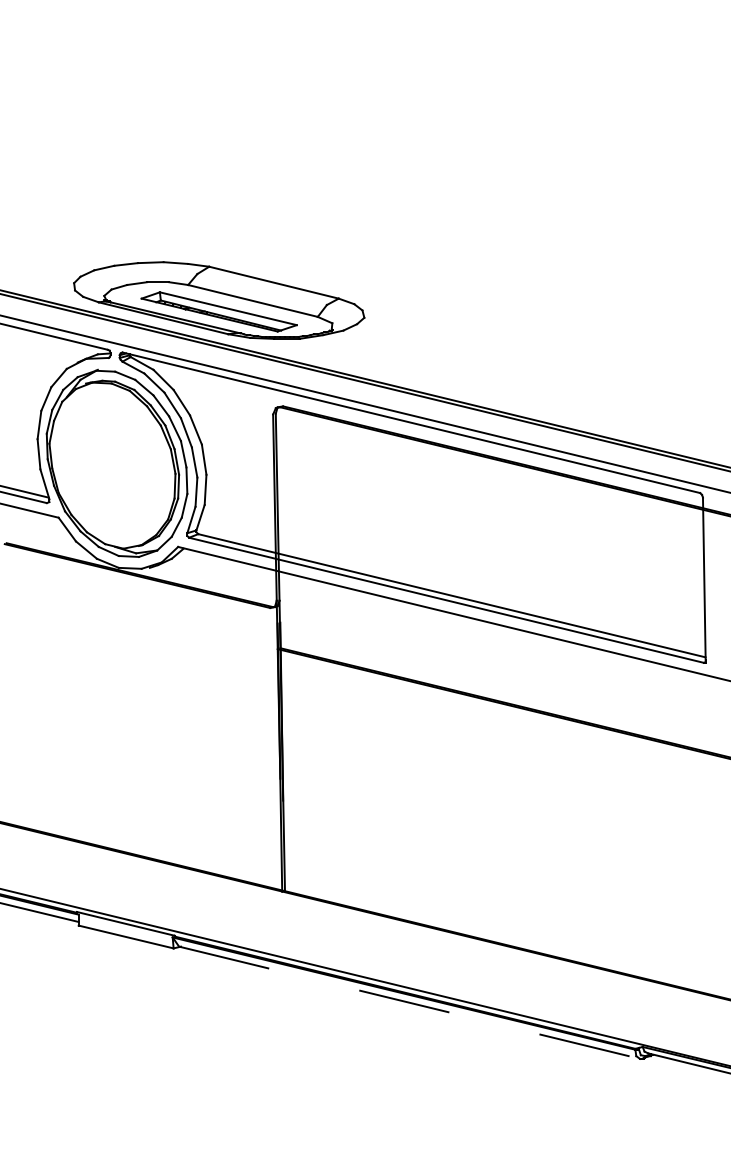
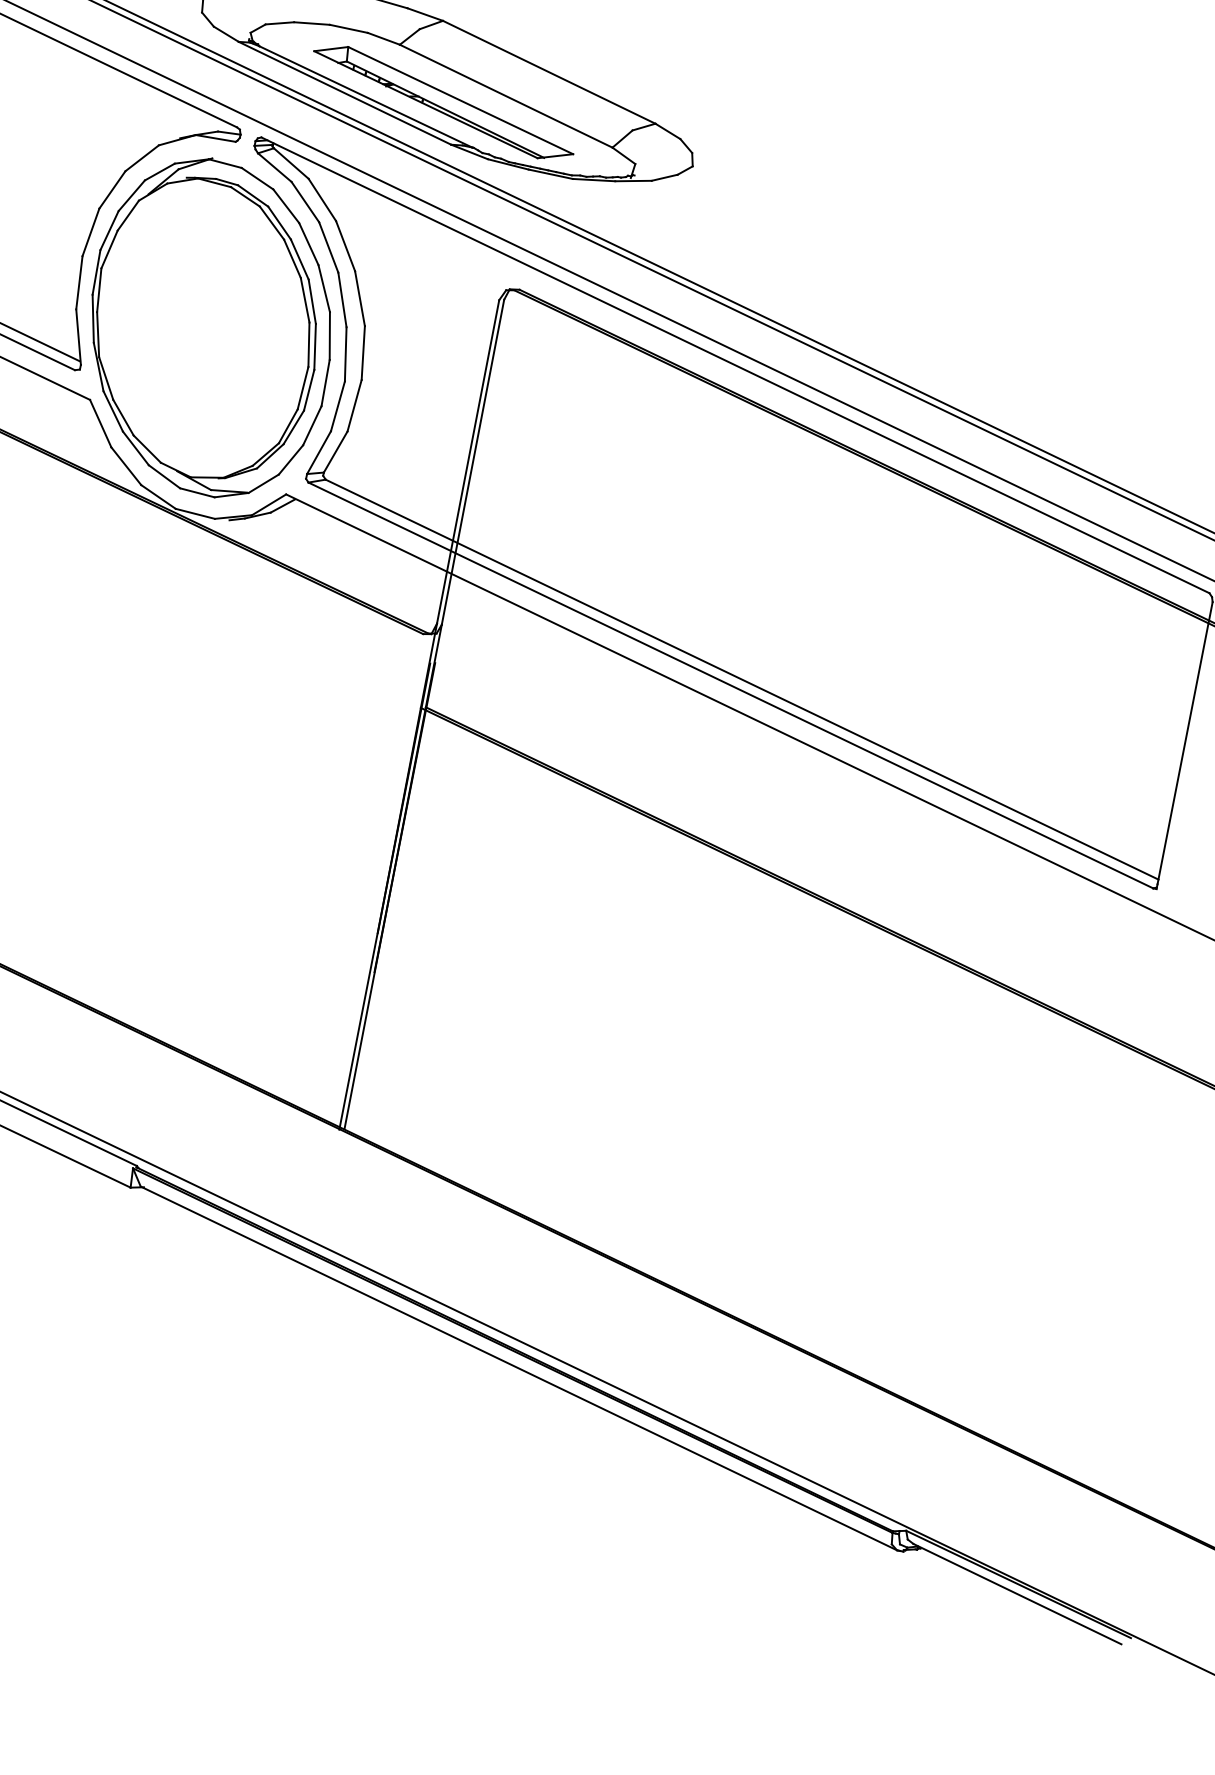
line: (410, 1002) -> (520, 1368), dashed -> solid

